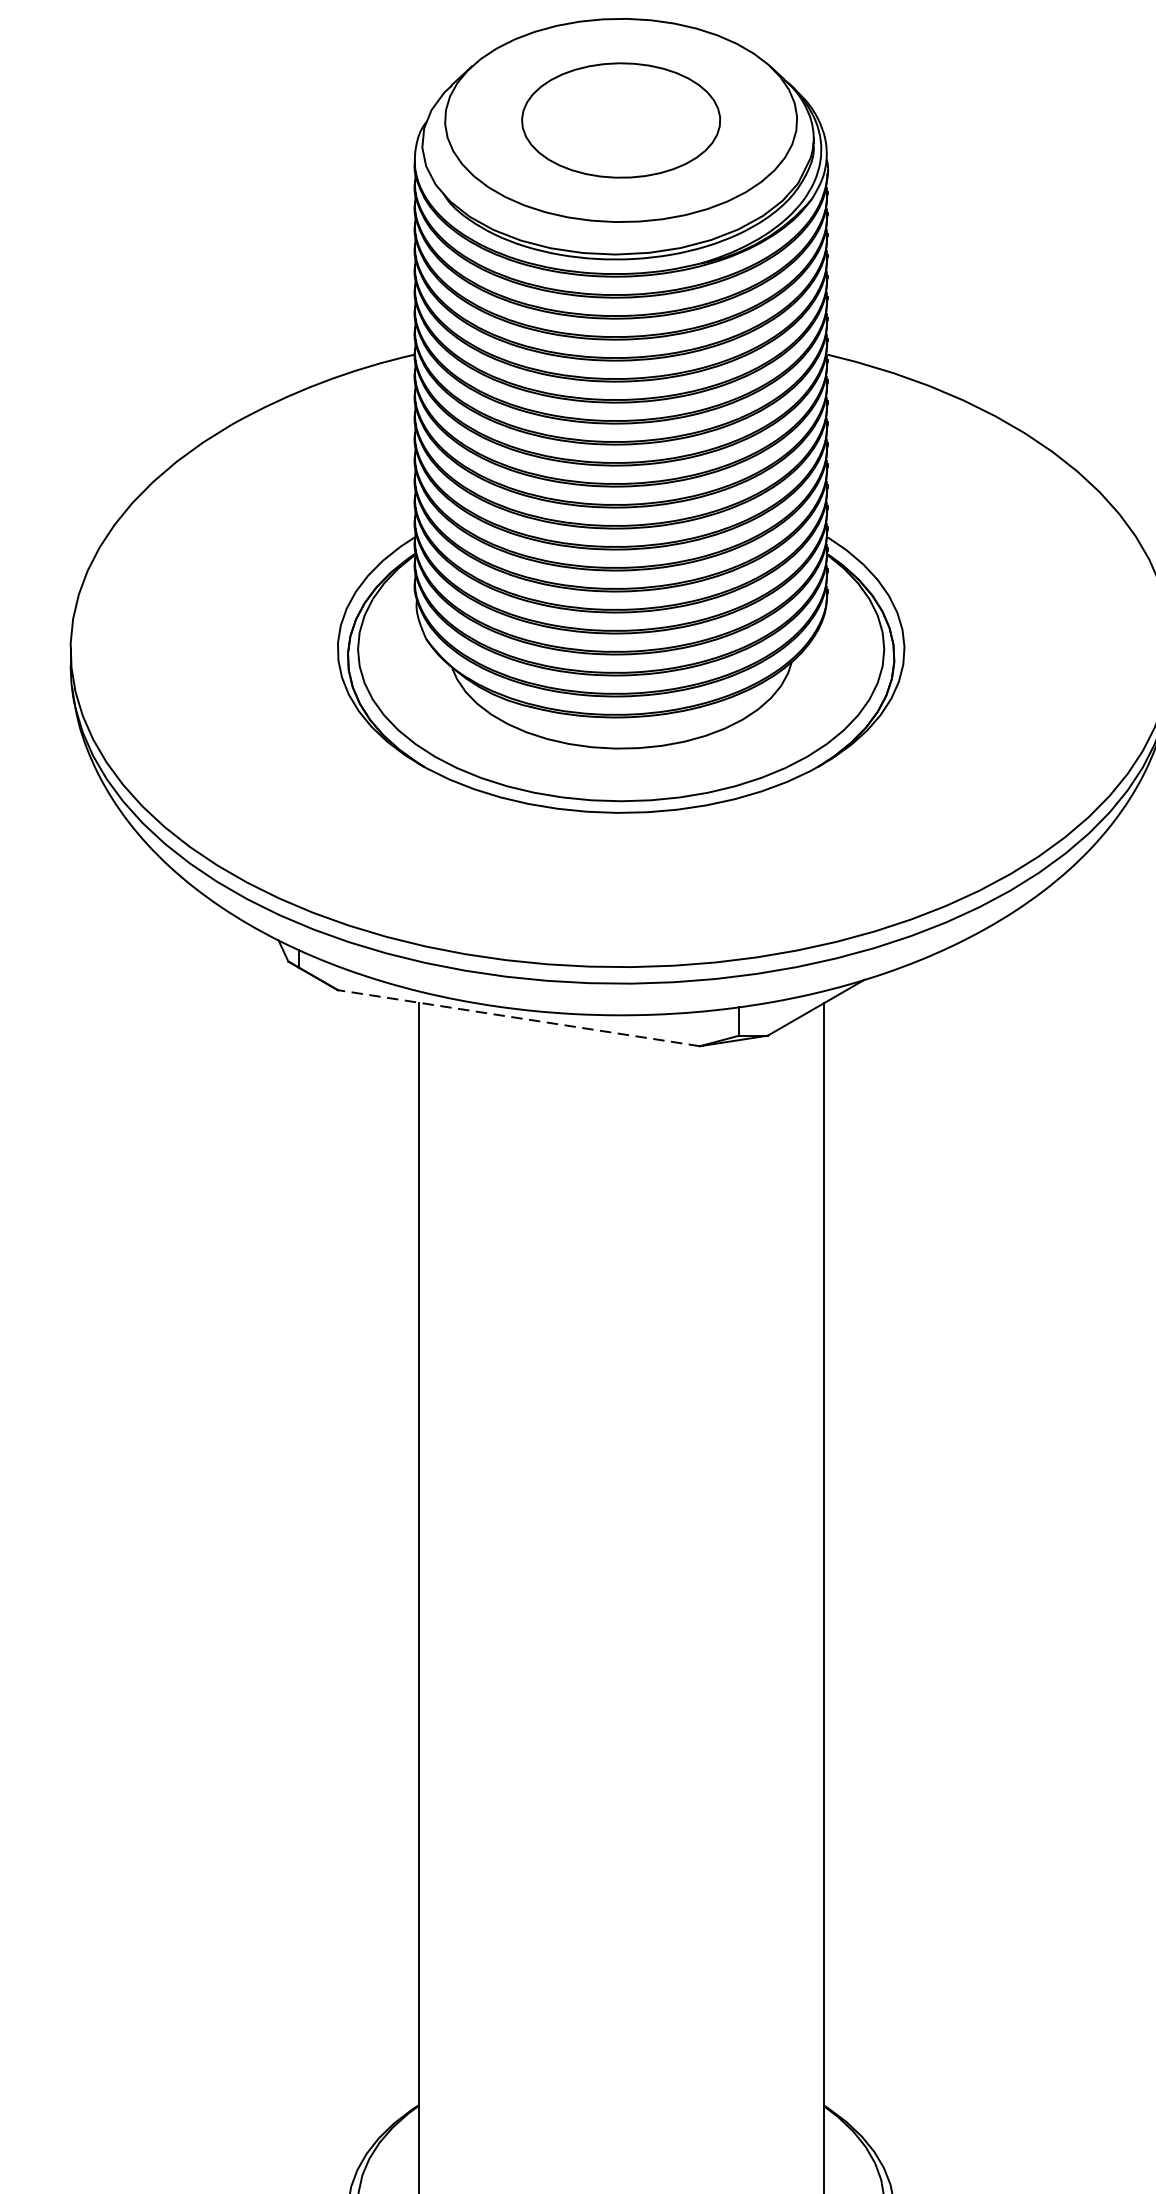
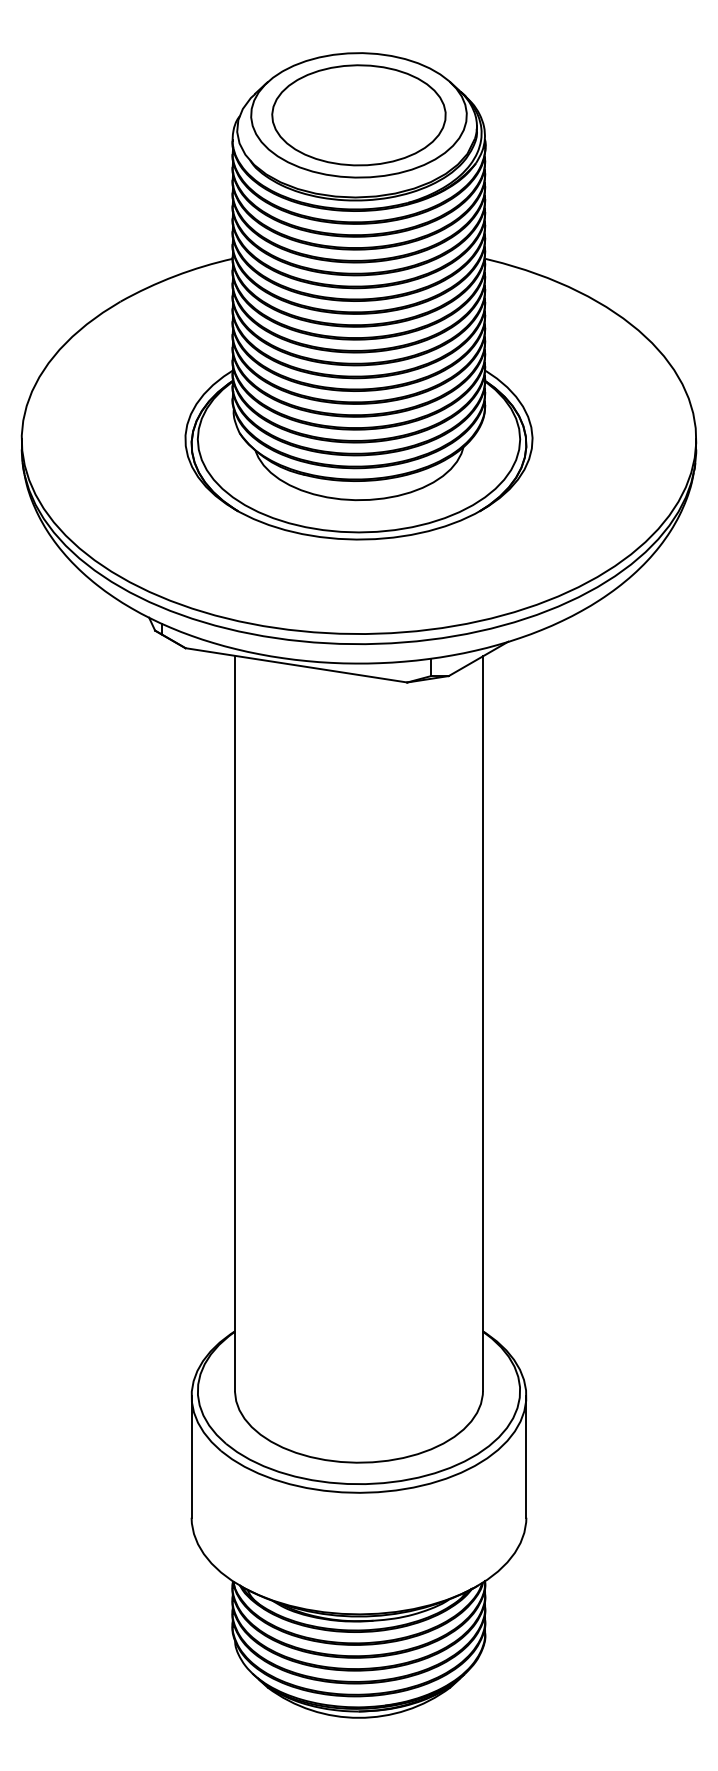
part: (620, 120) -> (358, 115), size x1.43
line: (517, 1018) -> (295, 665), dashed -> solid

